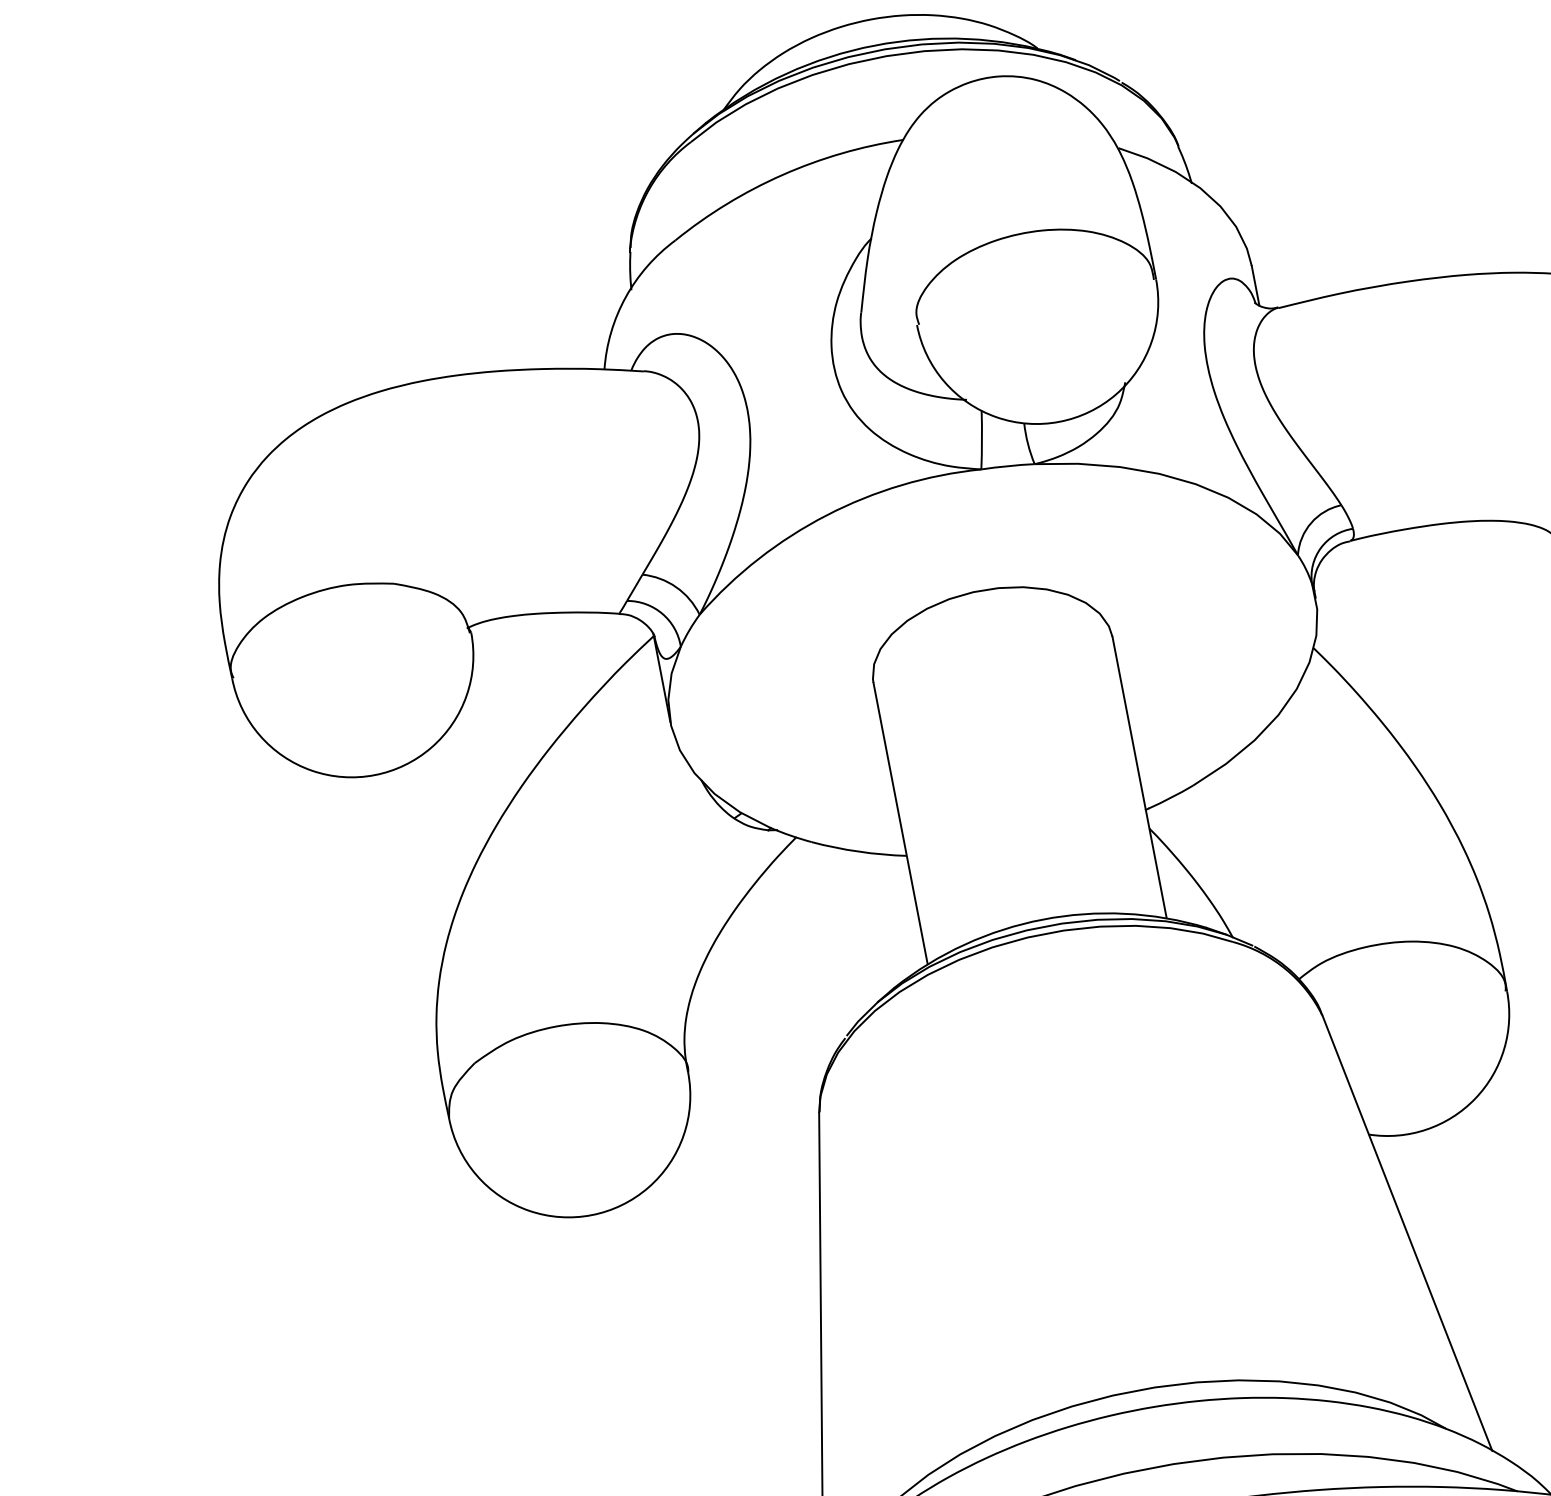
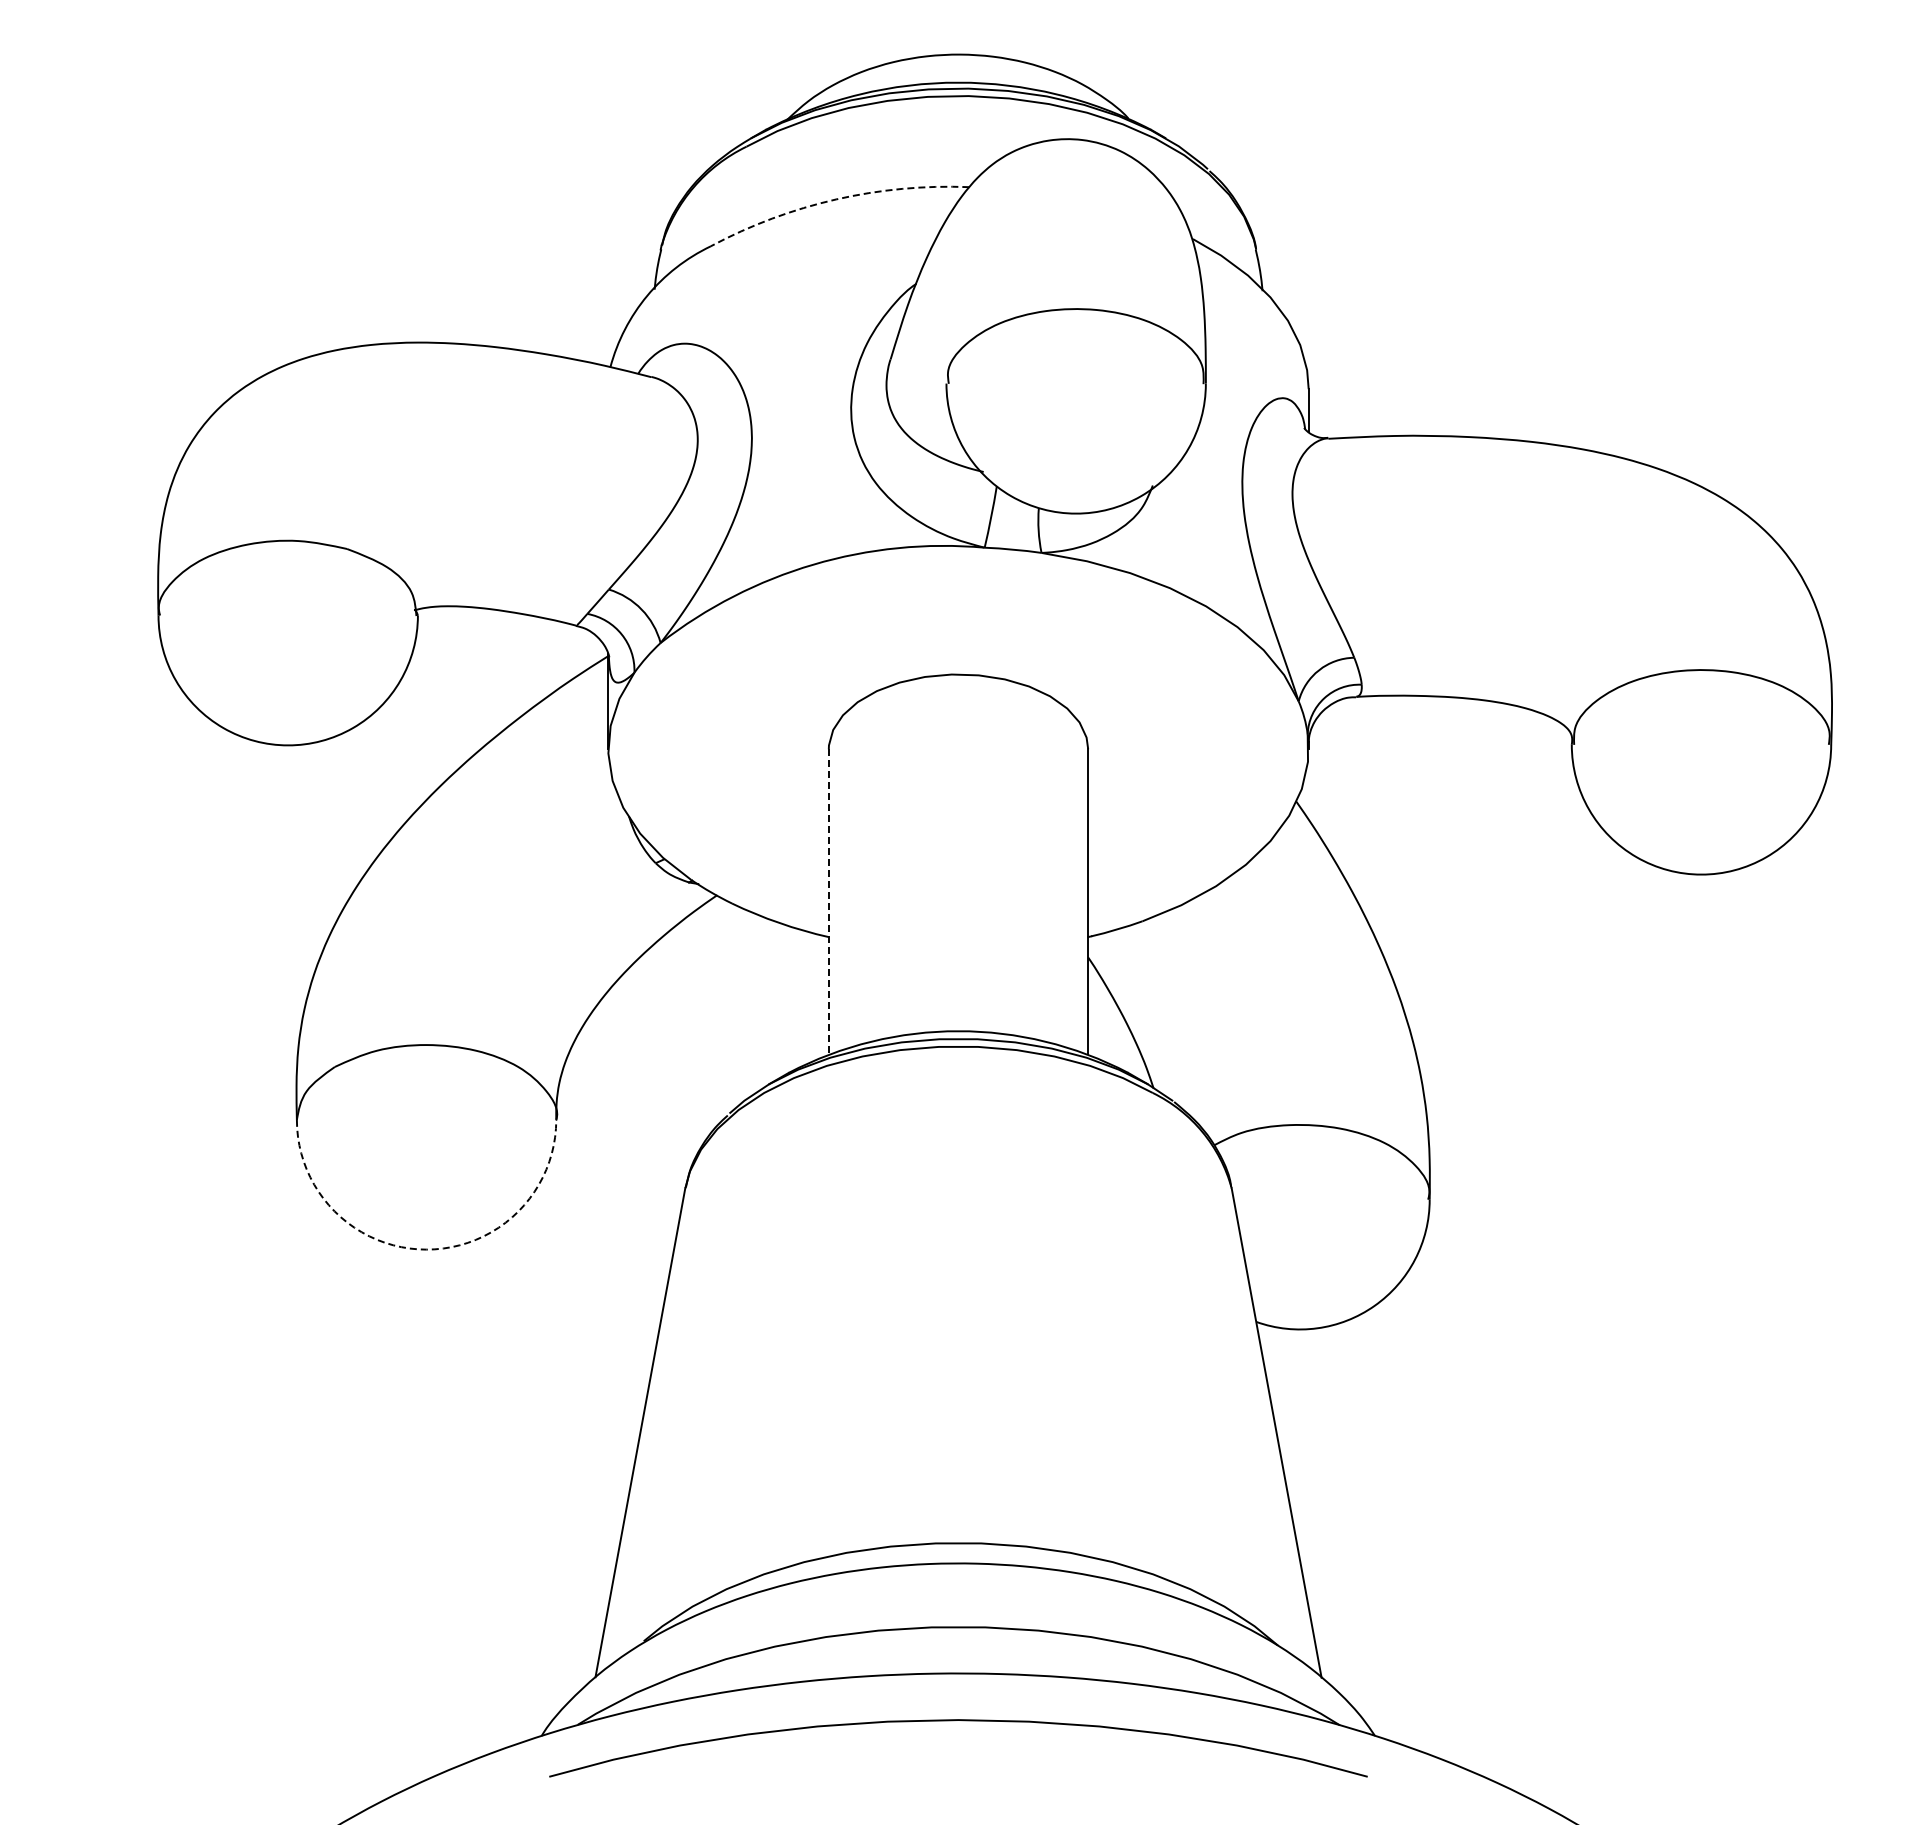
arc: (783, 174) -> (836, 199), solid -> dashed
line: (900, 824) -> (828, 902), solid -> dashed
arc: (591, 1215) -> (426, 1249), solid -> dashed

